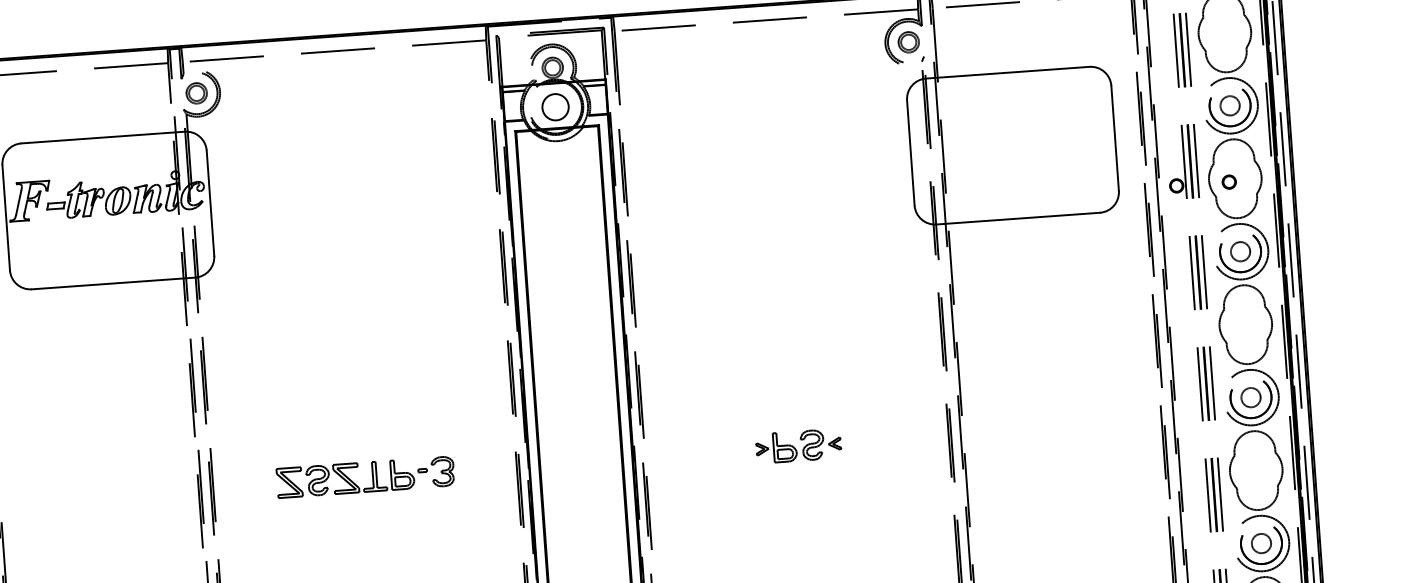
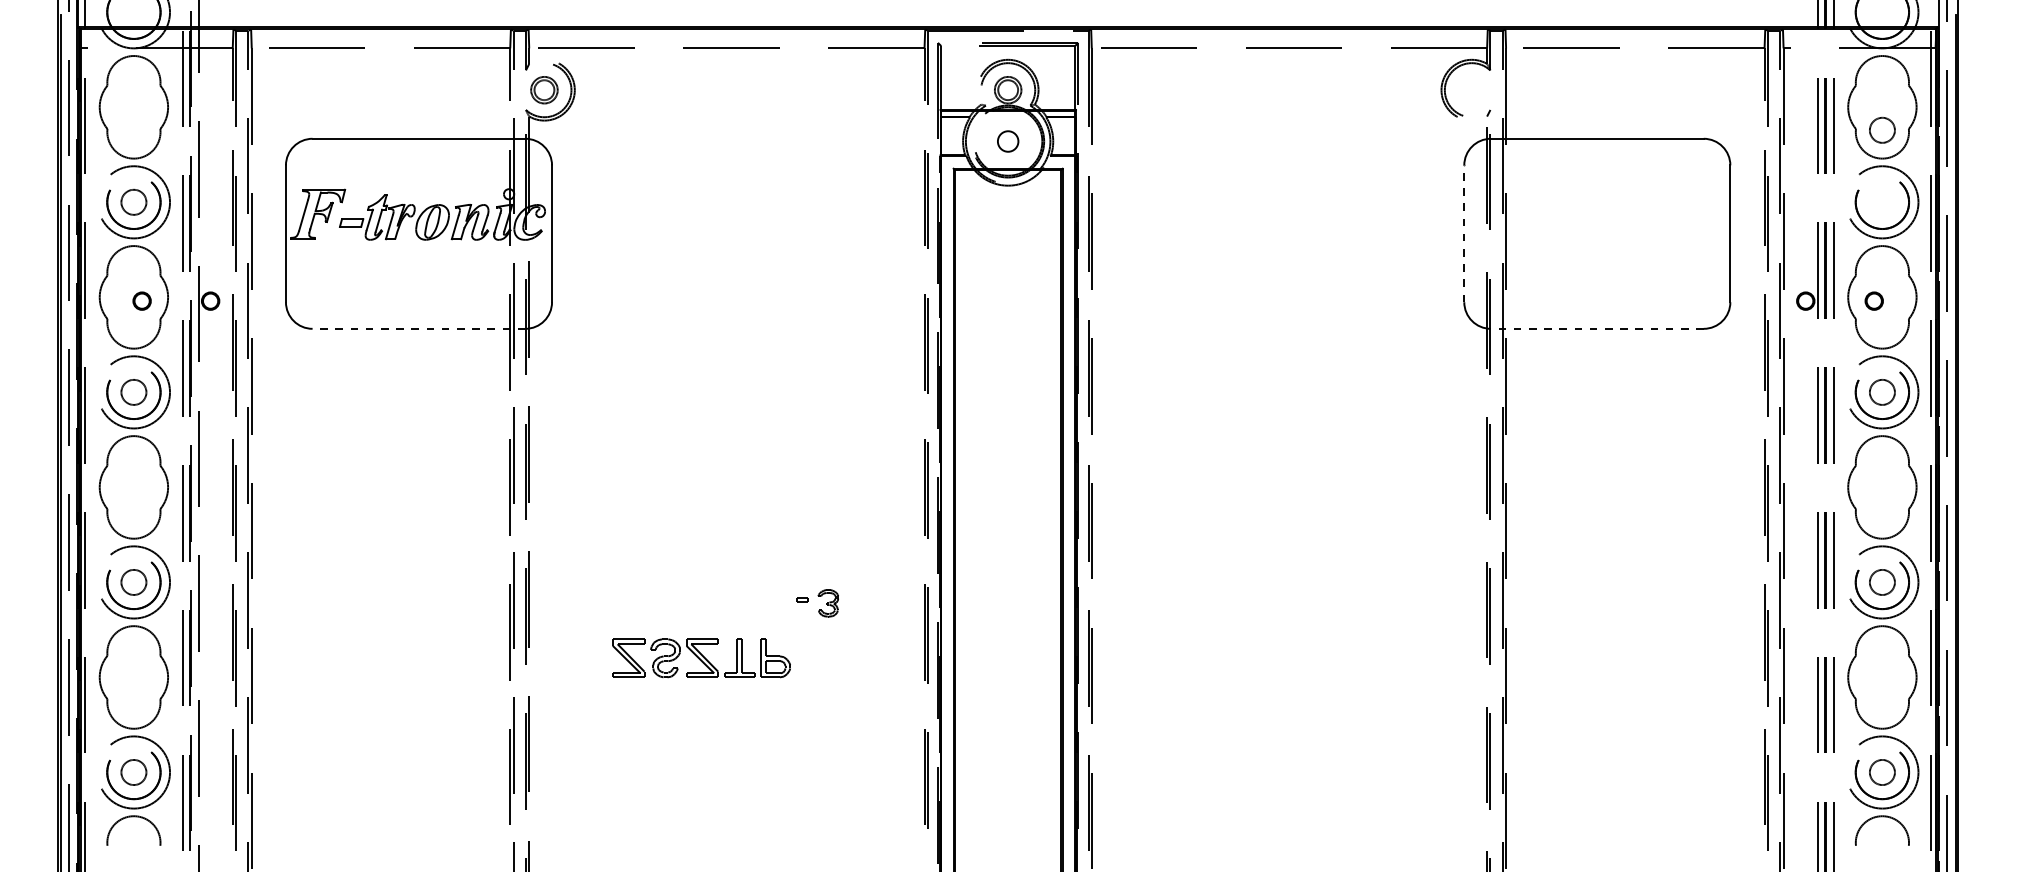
part: (908, 42) -> (1471, 90), removed
circle: (1230, 105) -> (1882, 129), moved
circle: (555, 107) -> (1008, 141), size x0.6
line: (910, 152) -> (1464, 233), solid -> dashed
line: (1017, 218) -> (1596, 328), solid -> dashed
line: (113, 283) -> (418, 328), solid -> dashed
part: (798, 446) -> (1291, 603), removed
part: (443, 471) -> (828, 603), size x0.7
part: (345, 478) -> (701, 658), moved

